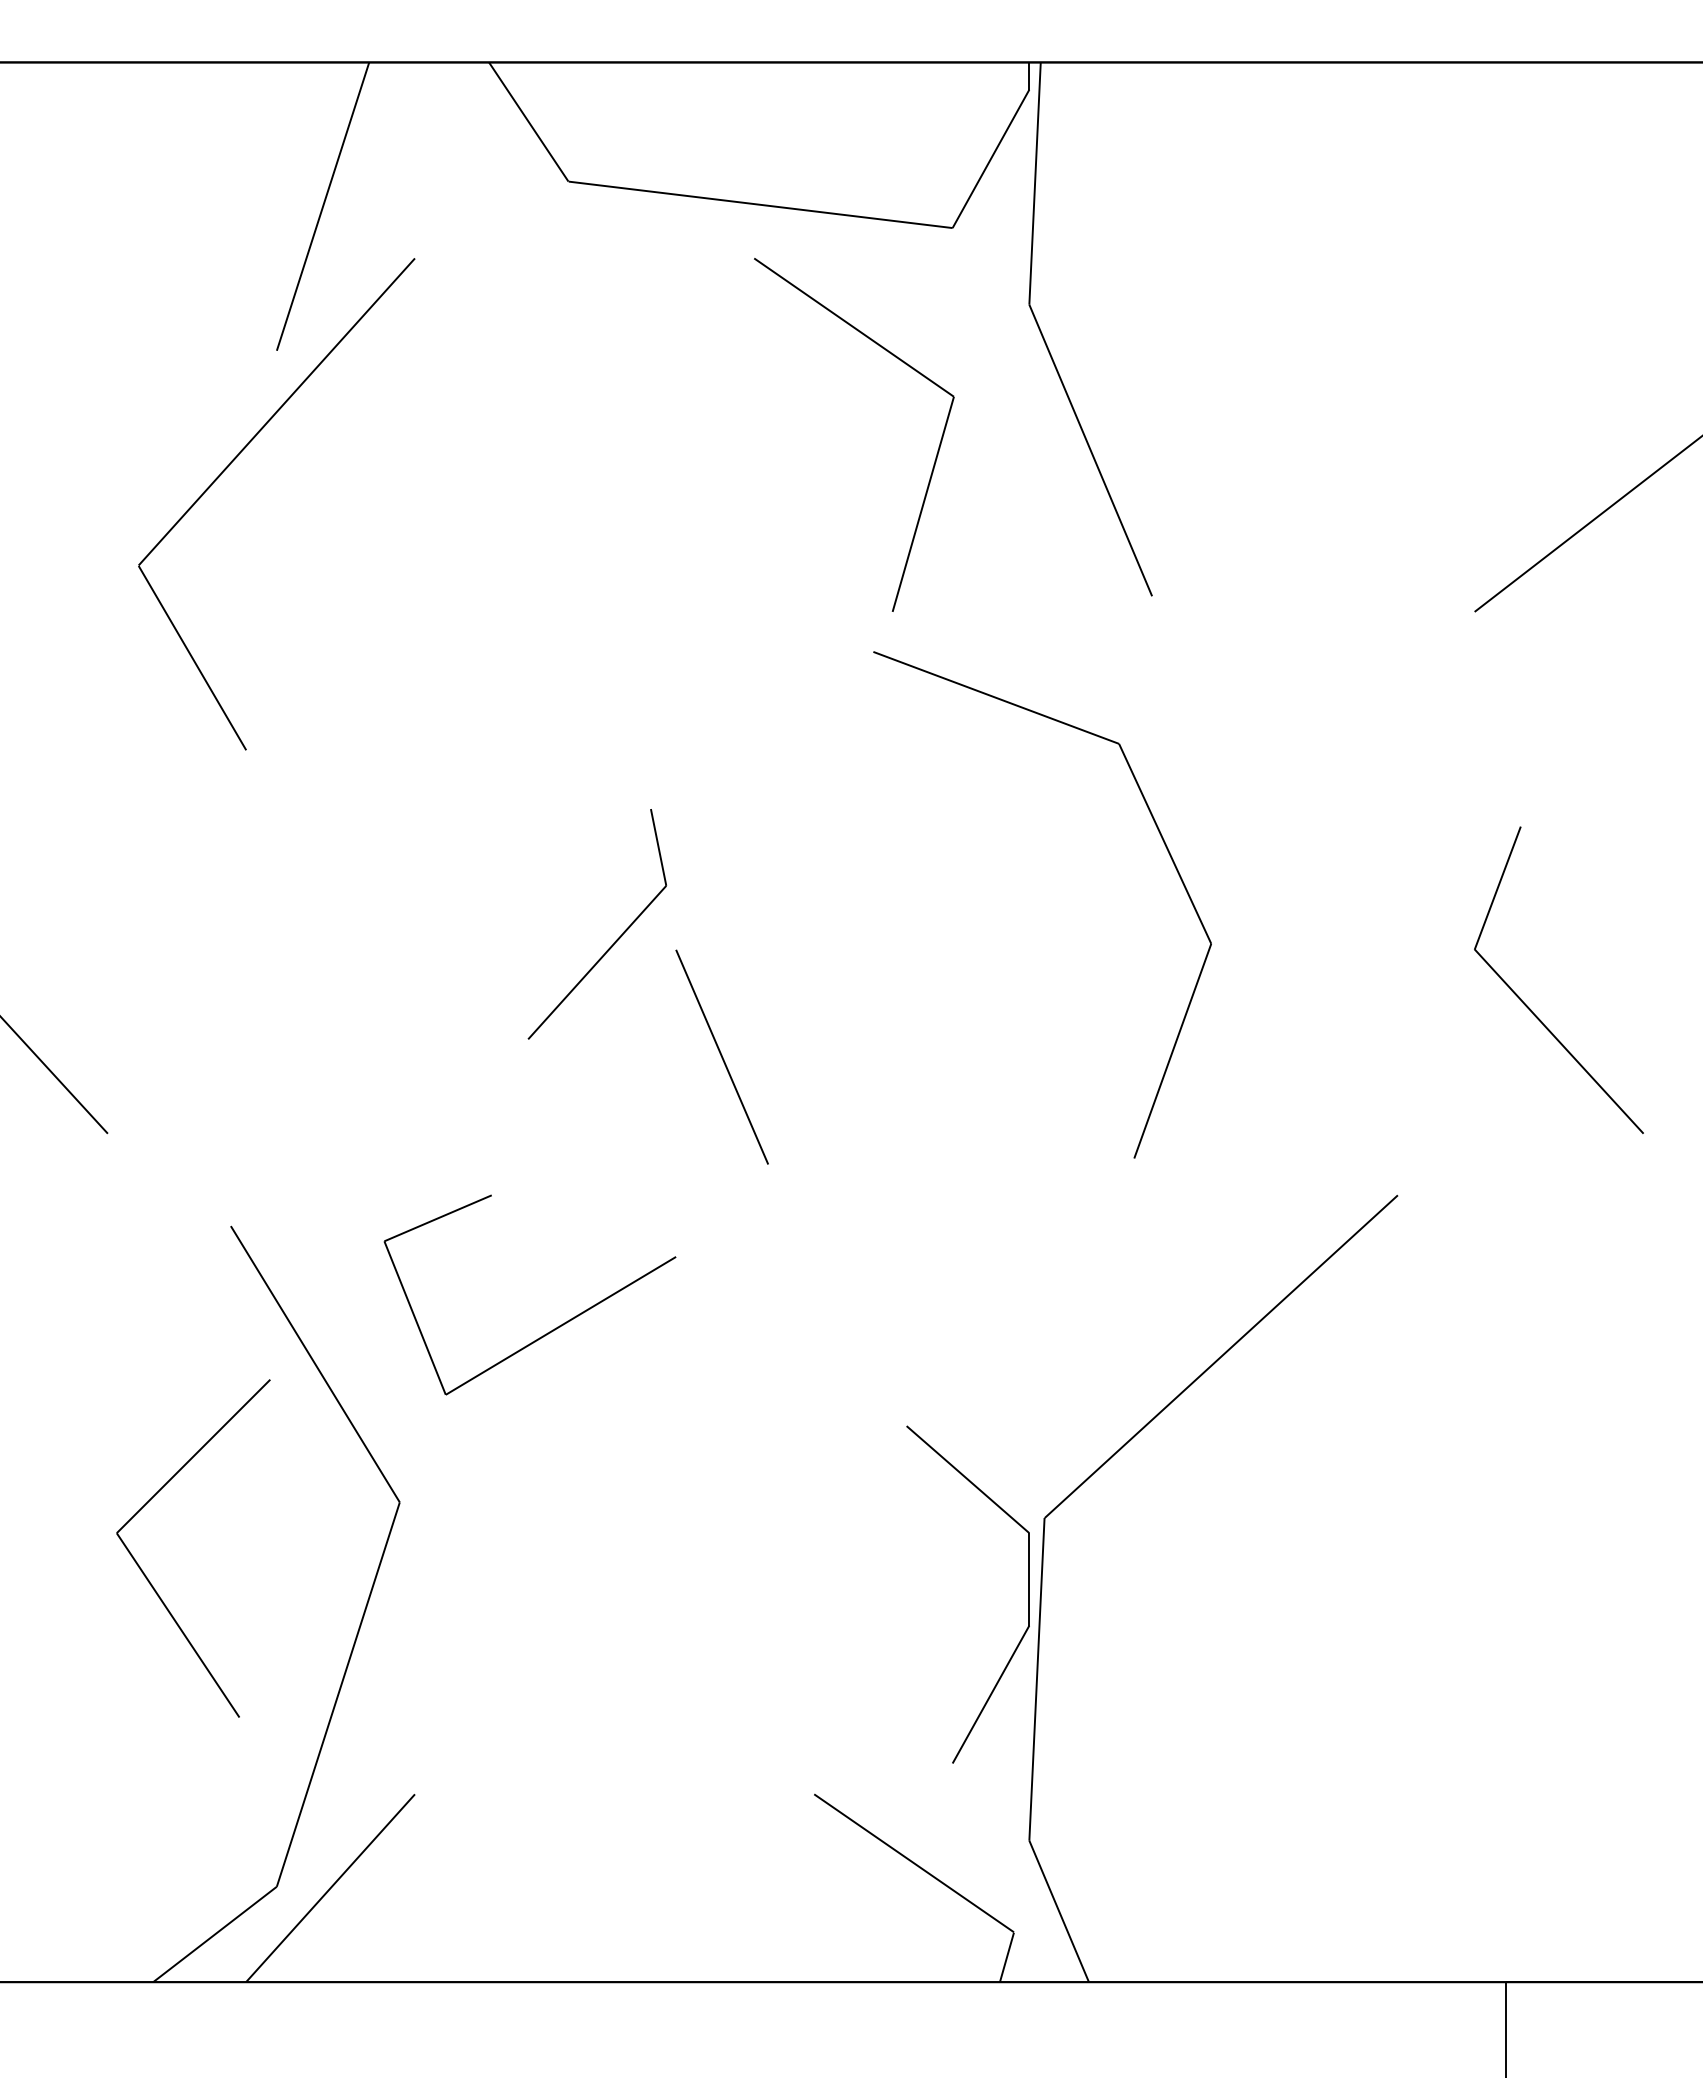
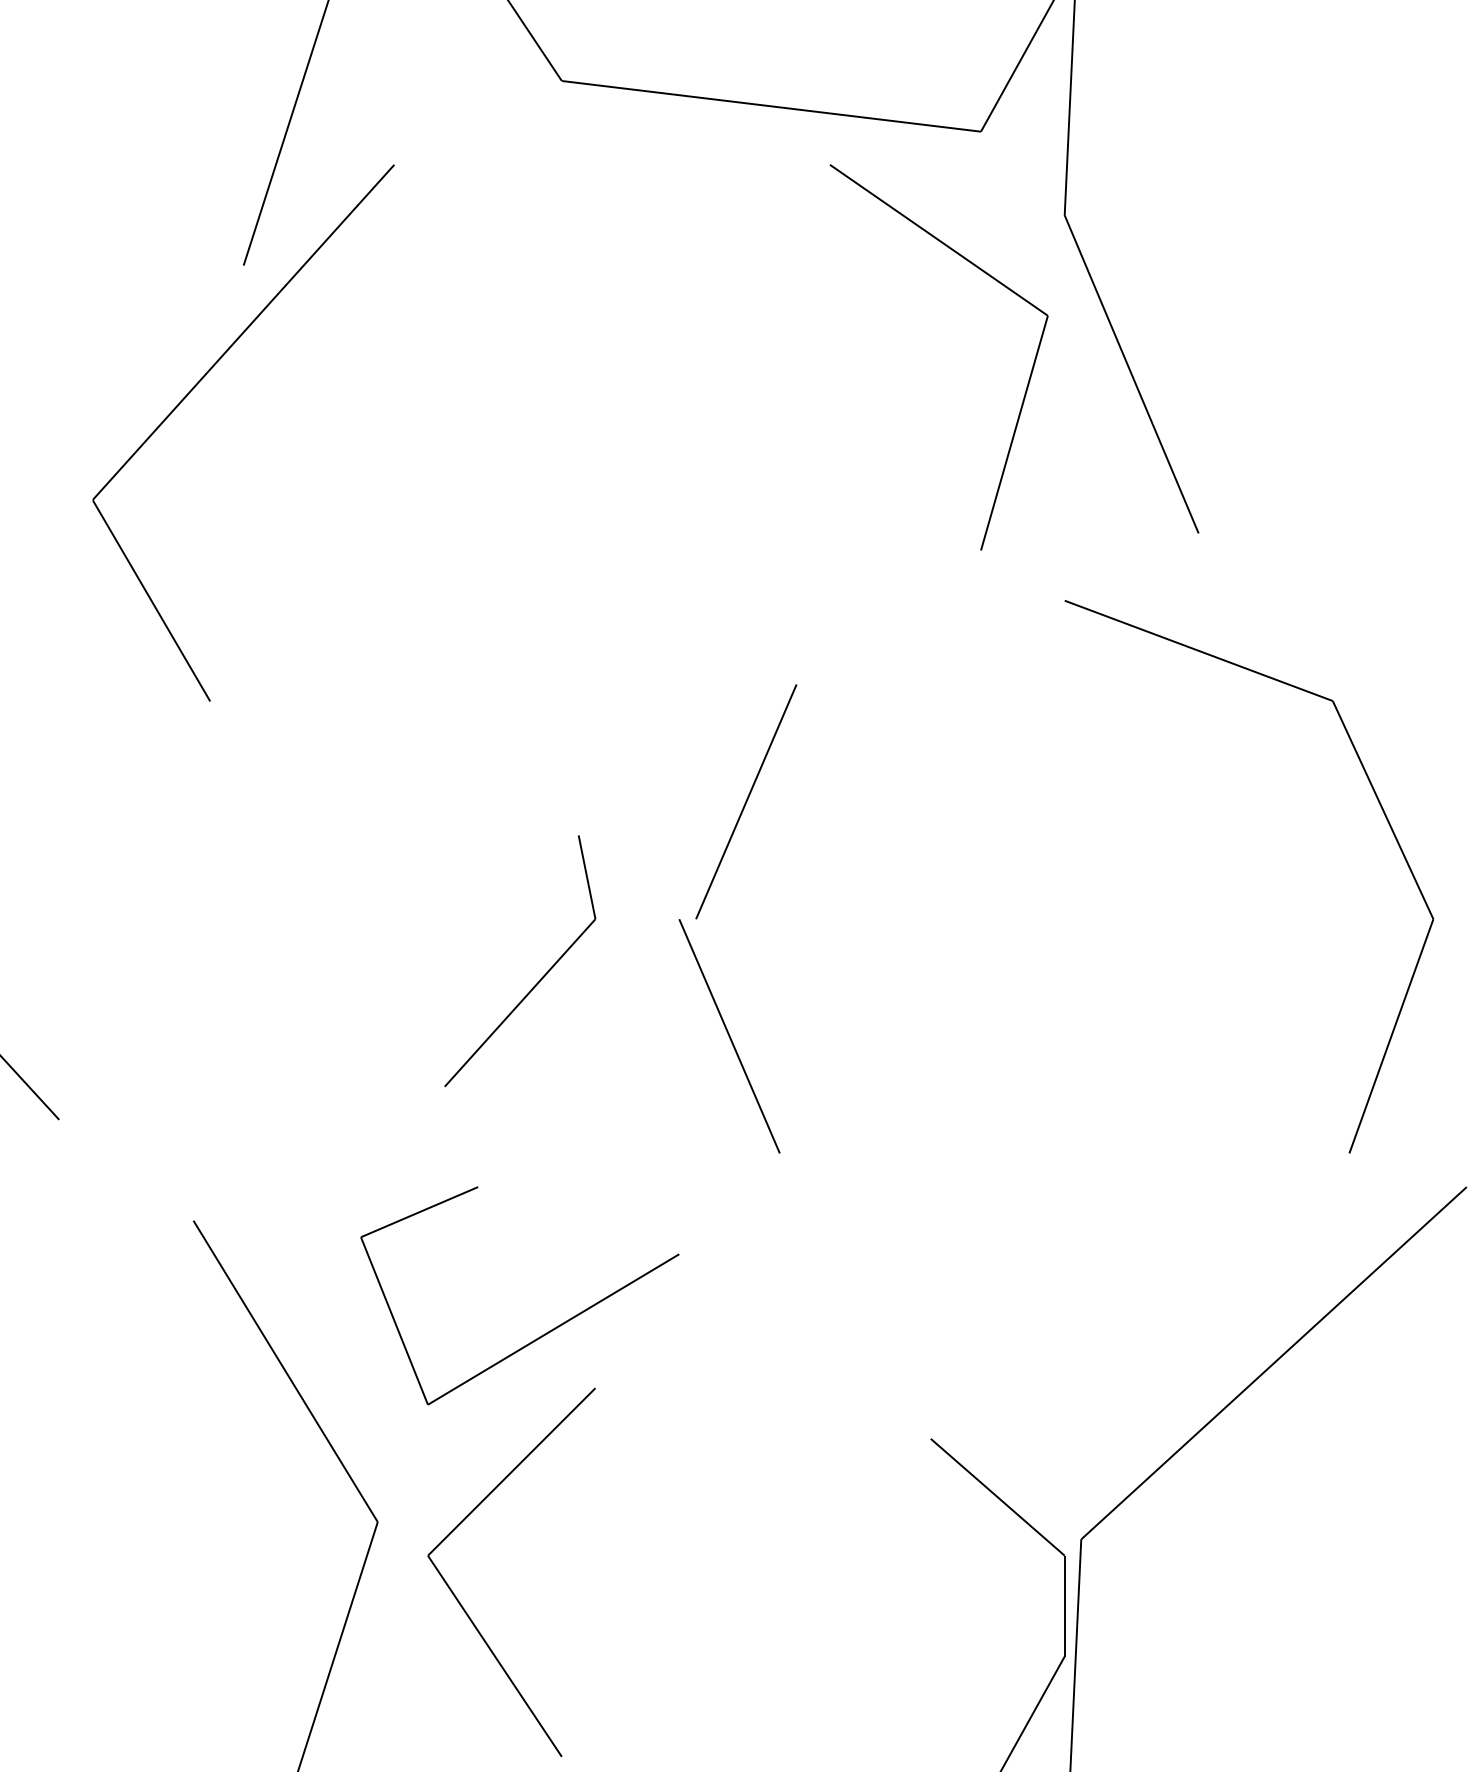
part: (934, 460) -> (1026, 385), moved
line: (737, 841) -> (746, 801), added
part: (1165, 847) -> (1383, 814), moved
part: (614, 941) -> (538, 979), moved
part: (148, 1578) -> (462, 1605), moved

